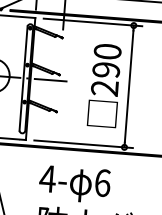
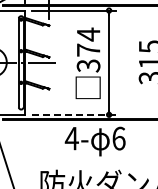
text: (106, 69) -> (88, 49), 290 -> 374
line: (84, 143) -> (74, 114), solid -> dashed
text: (73, 184) -> (94, 141), moved

